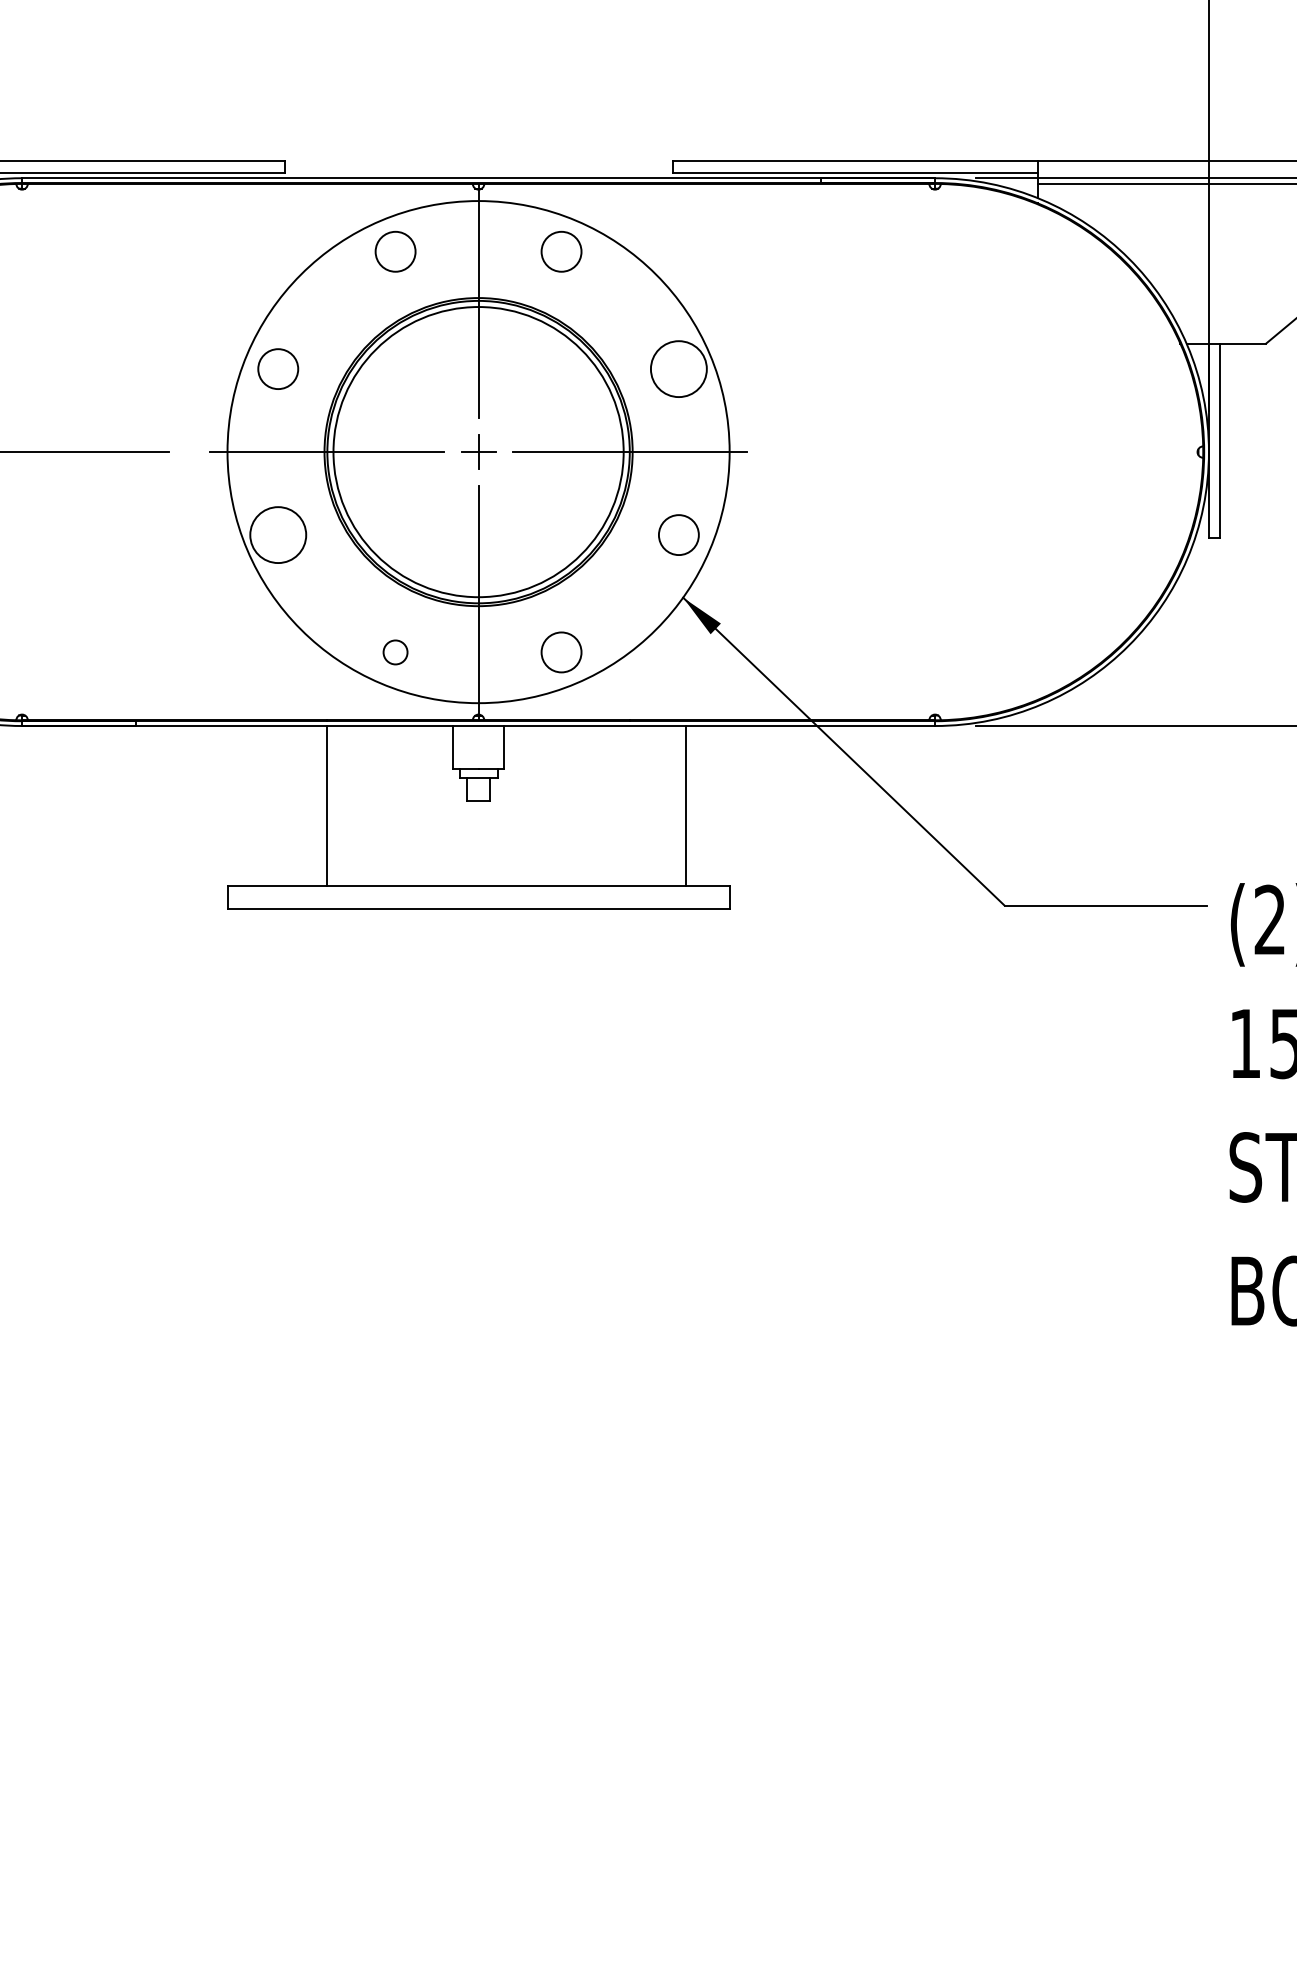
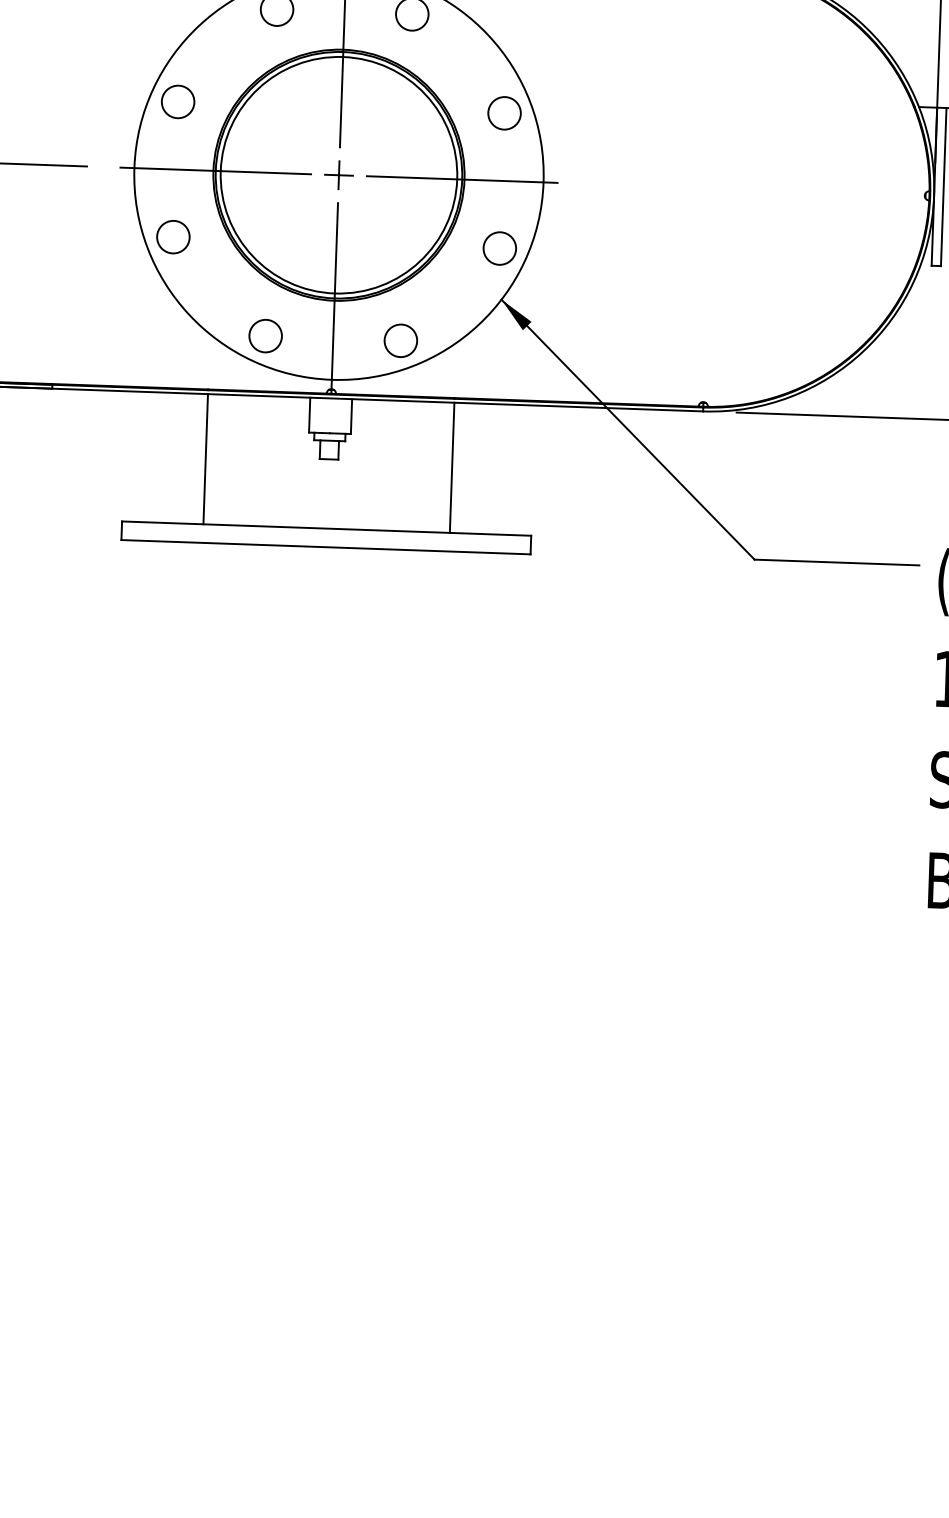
circle: (678, 369) -> (504, 113), size x0.71
circle: (278, 535) -> (173, 237), size x0.71
circle: (395, 652) -> (265, 336), size x1.67
line: (685, 805) -> (451, 467), moved

